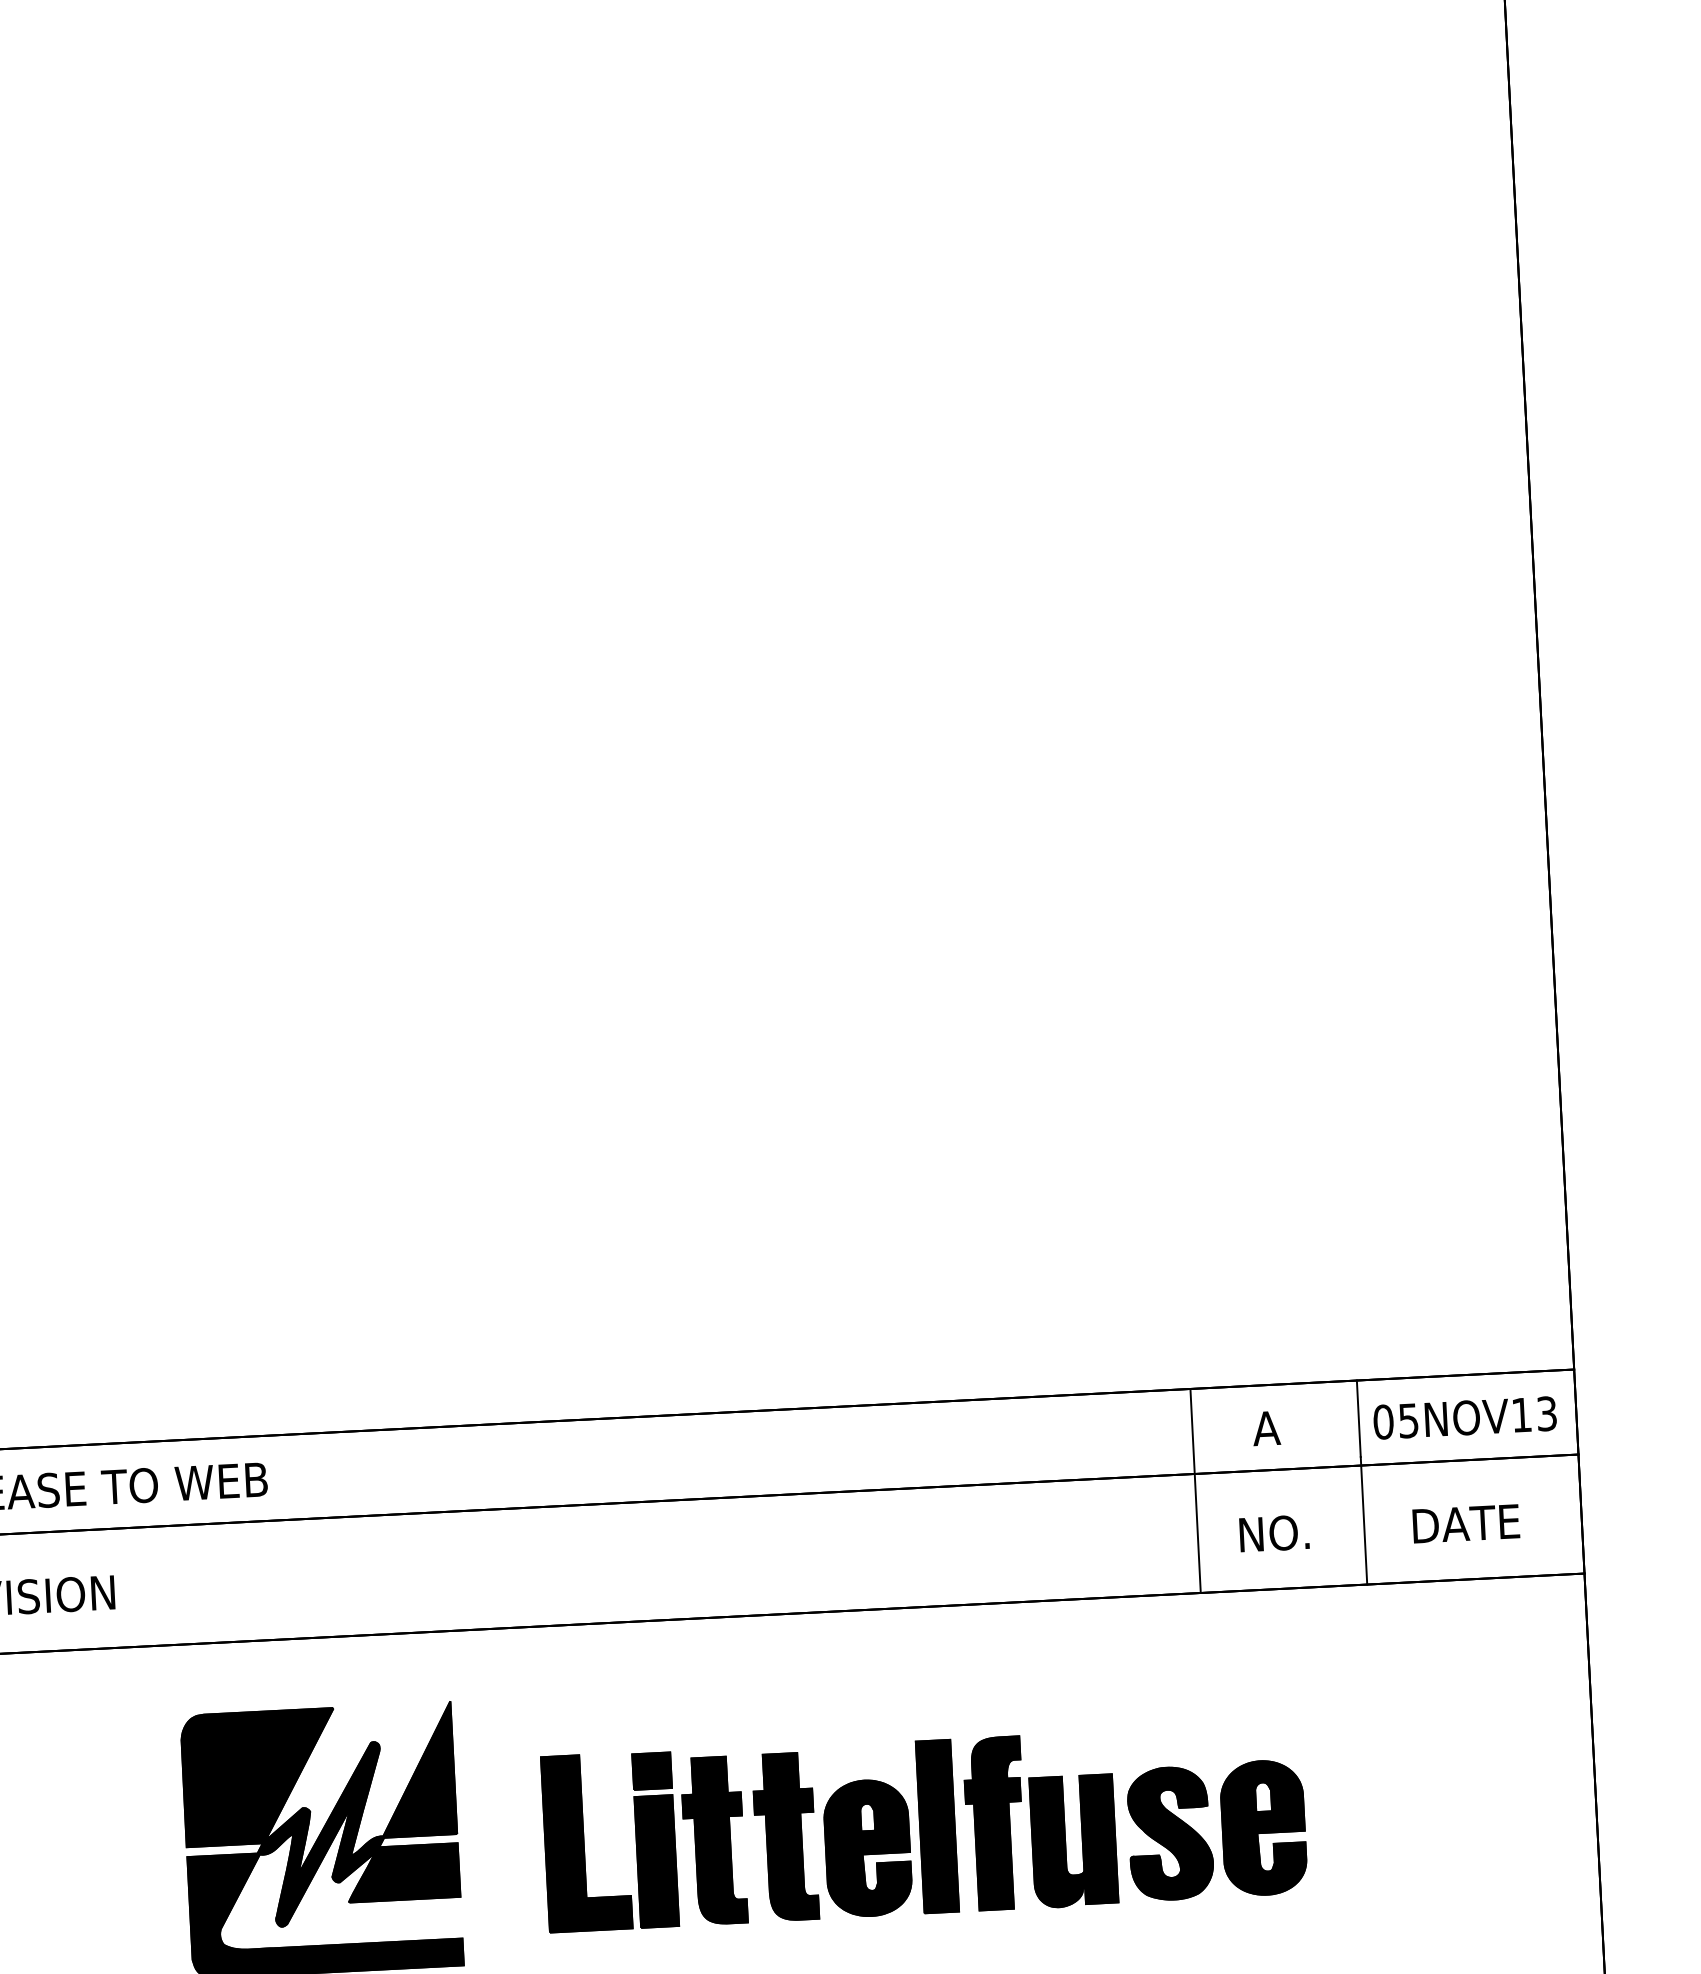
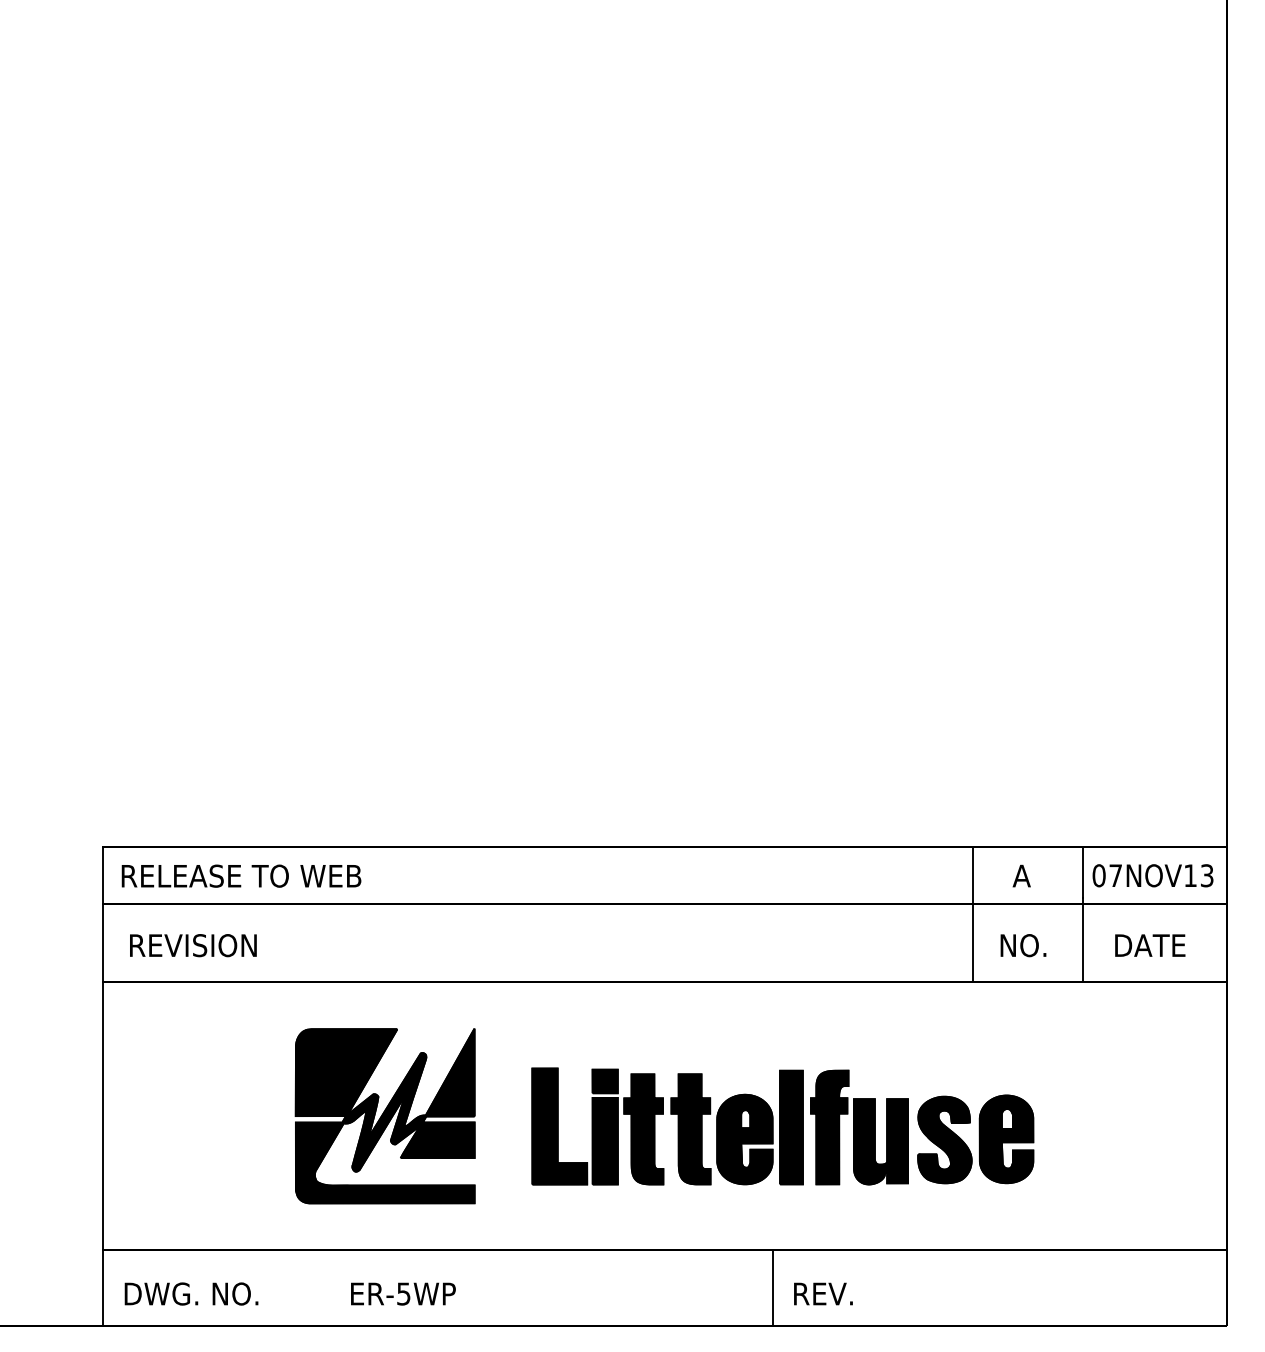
text: (1408, 1420) -> (1115, 875), 05NOV13 -> 07NOV13

